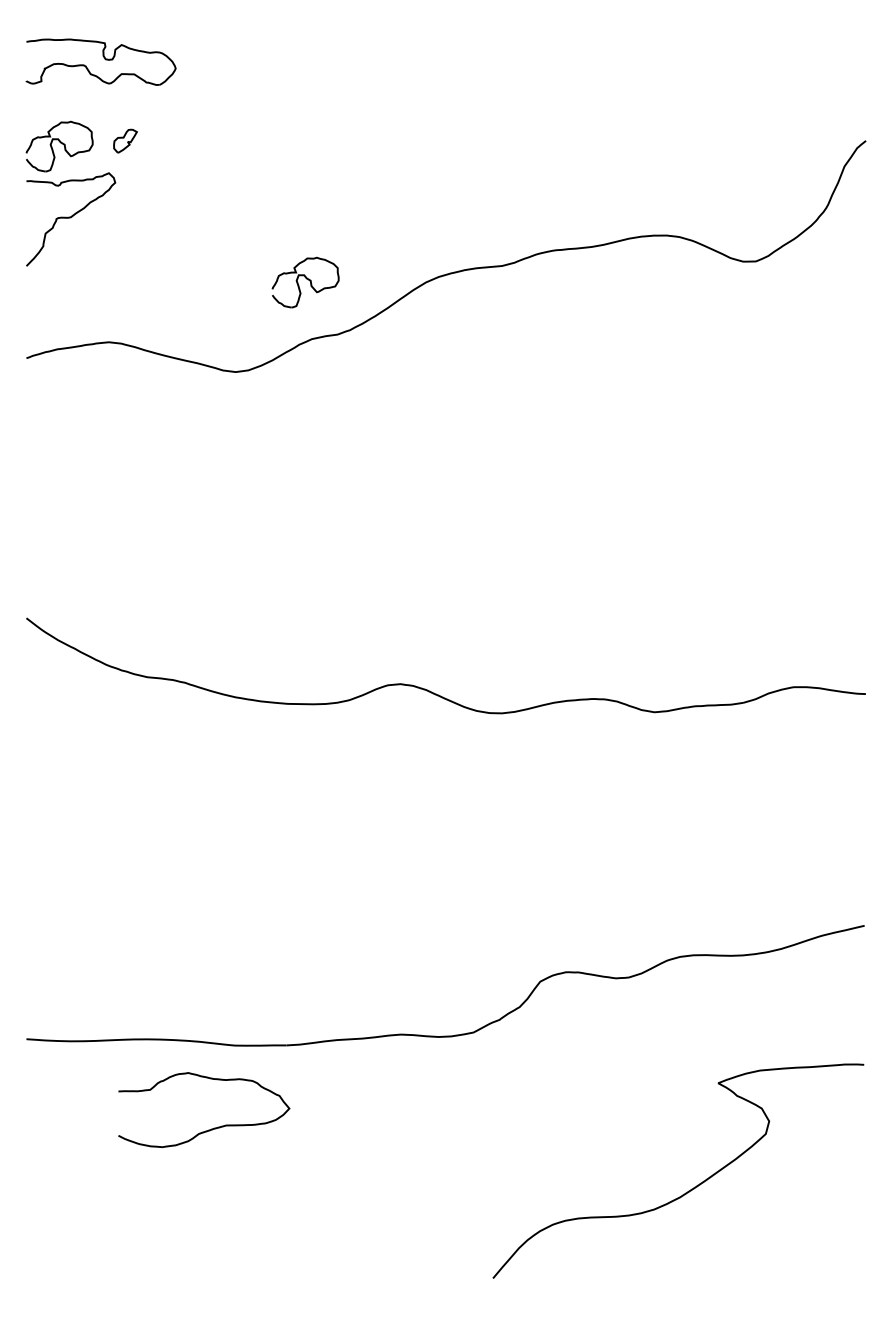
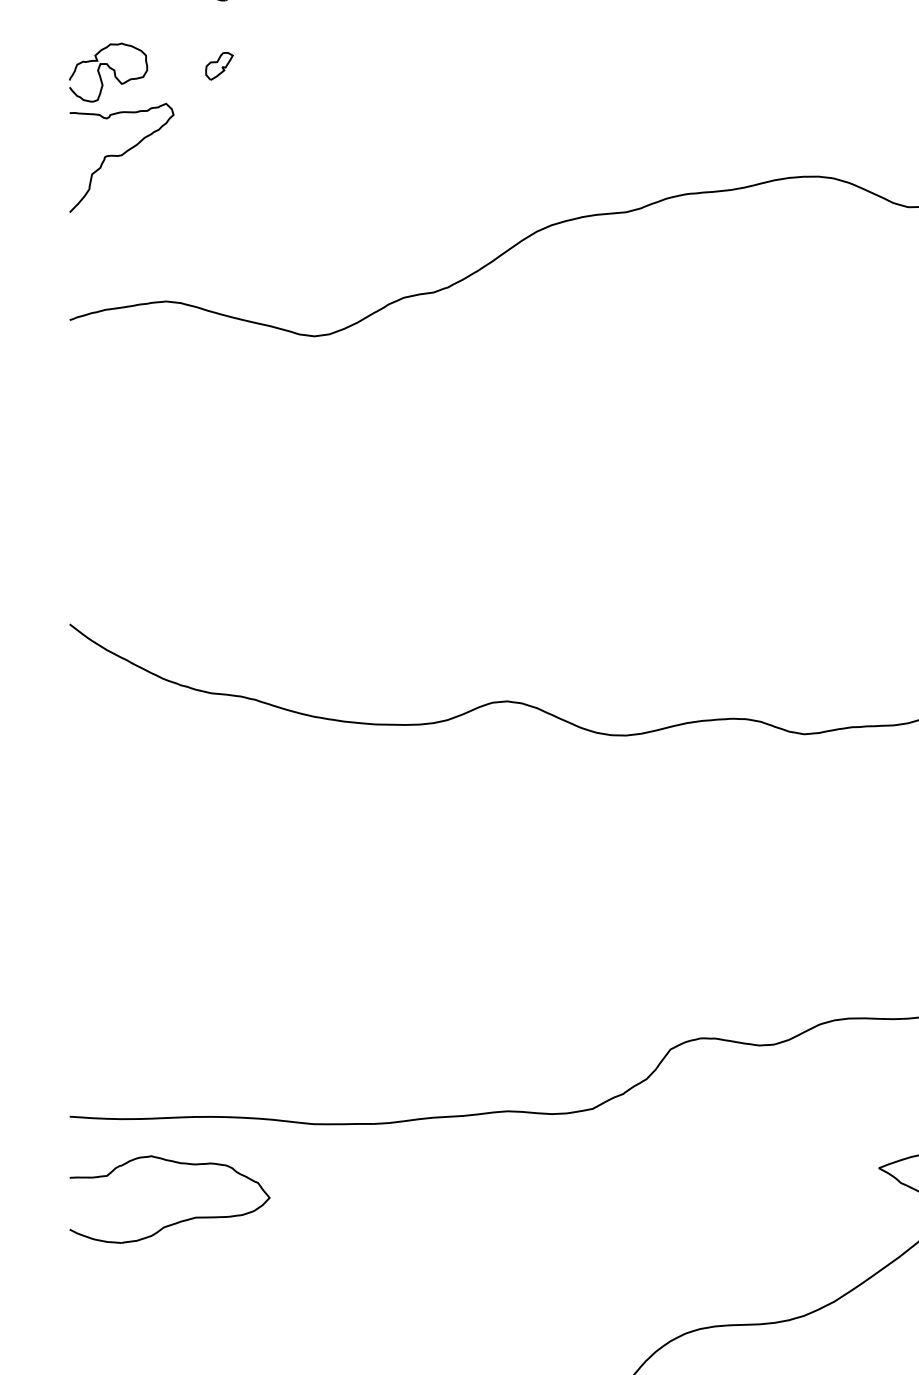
part: (125, 140) -> (219, 65), moved
part: (305, 282) -> (396, 231), removed
part: (211, 1128) -> (178, 1221), moved

